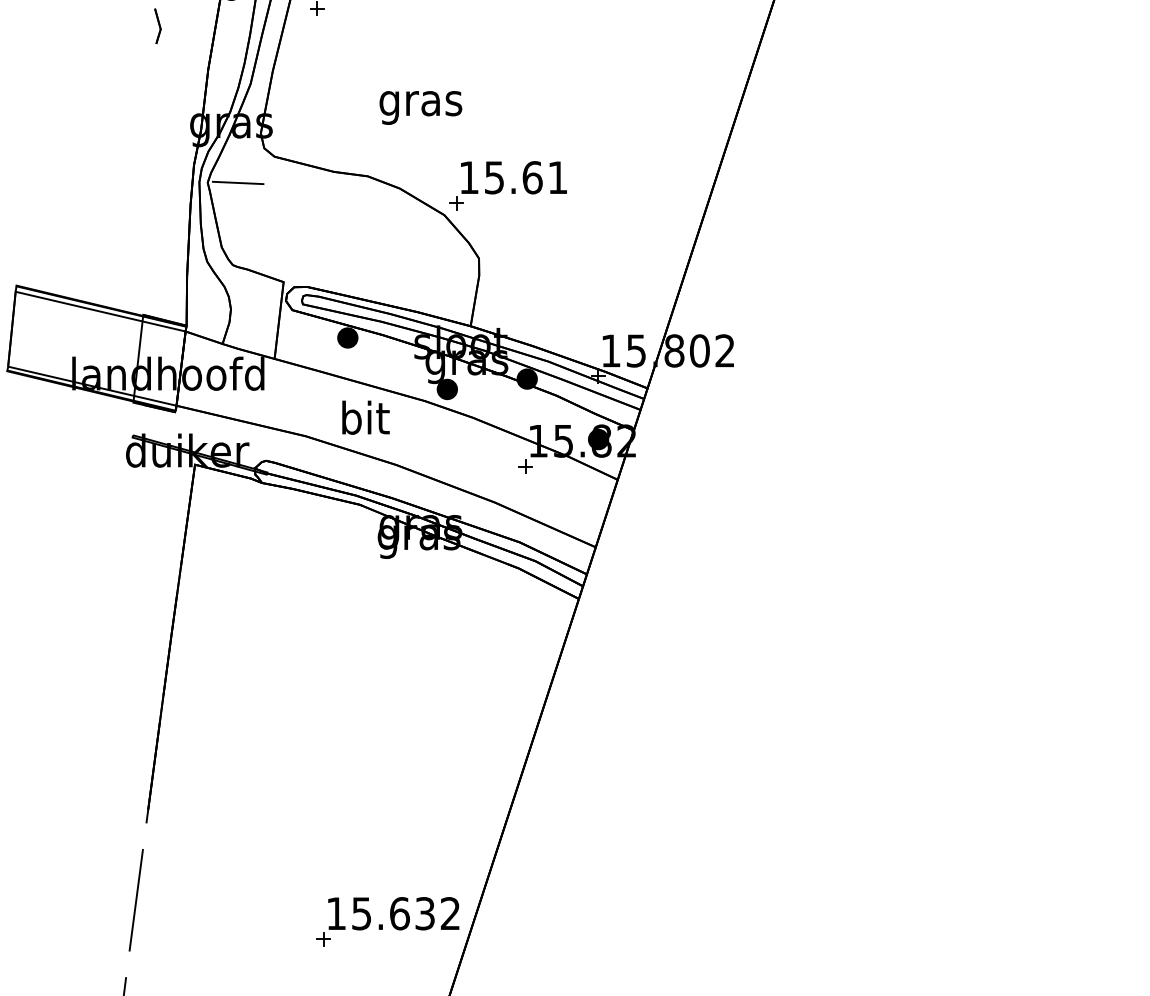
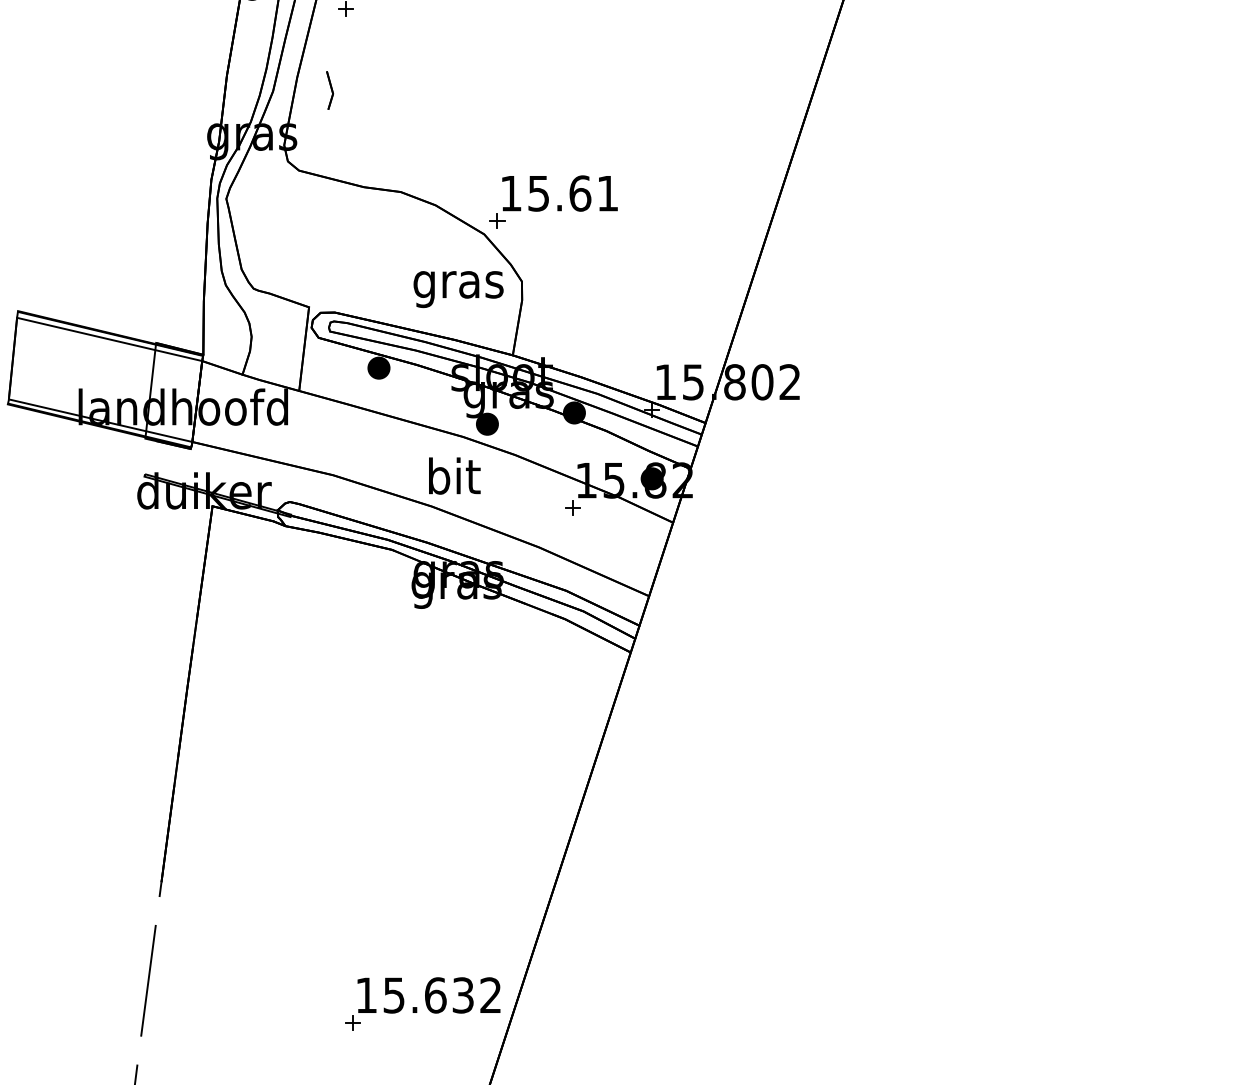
part: (158, 26) -> (330, 90), moved
text: (420, 107) -> (458, 289), moved
line: (238, 182) -> (259, 198), removed
text: (365, 417) -> (454, 475), moved

